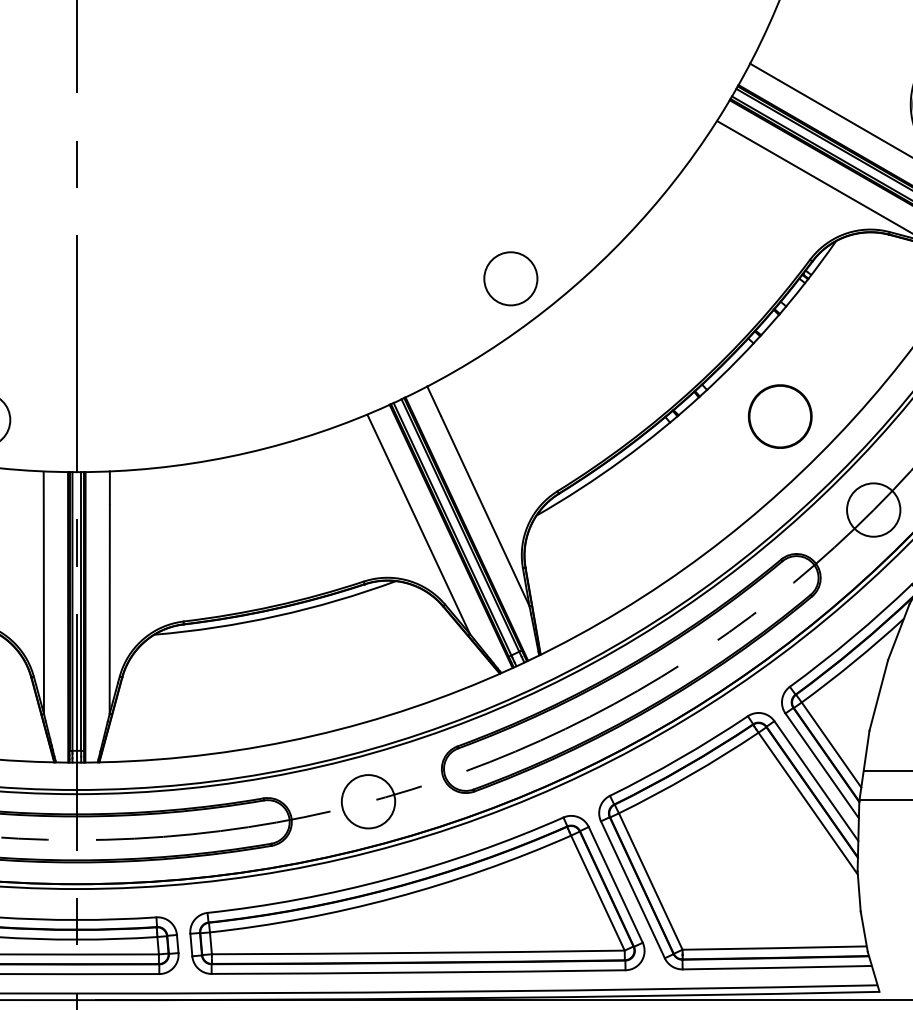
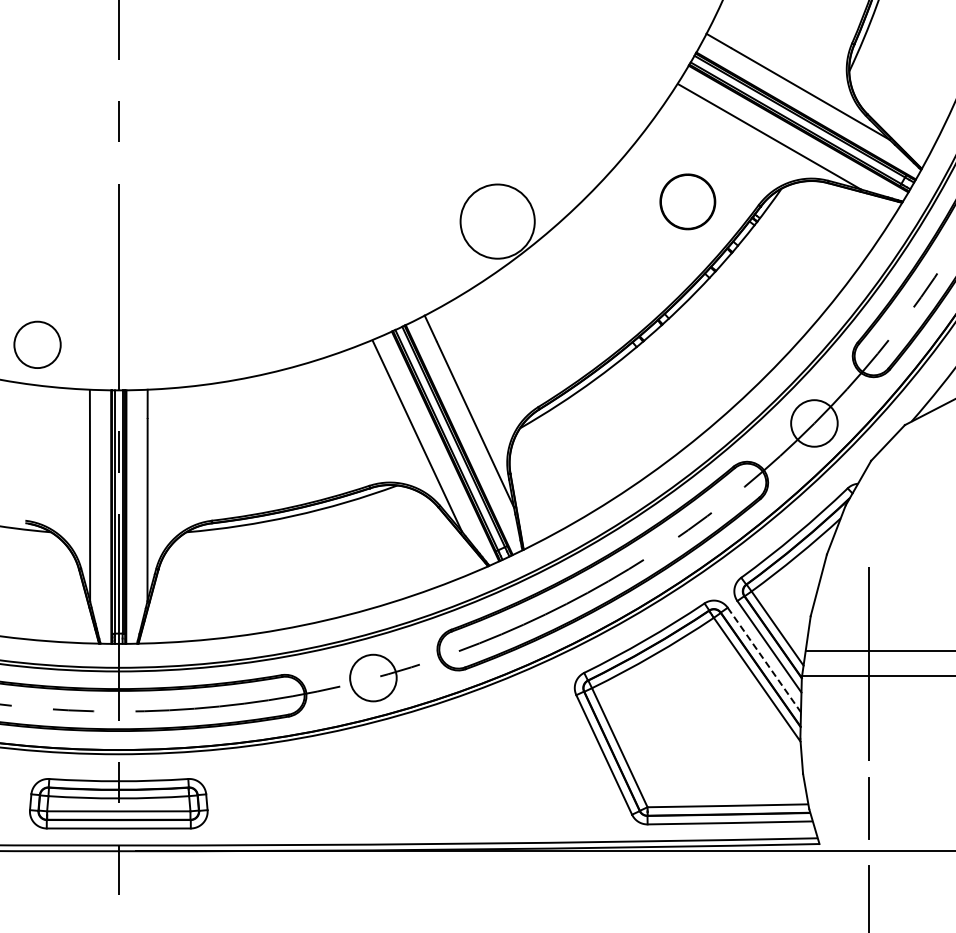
circle: (510, 278) -> (497, 221), size x1.6
part: (779, 416) -> (687, 201), moved
line: (816, 781) -> (764, 660), solid -> dashed
part: (416, 895) -> (415, 759), removed

